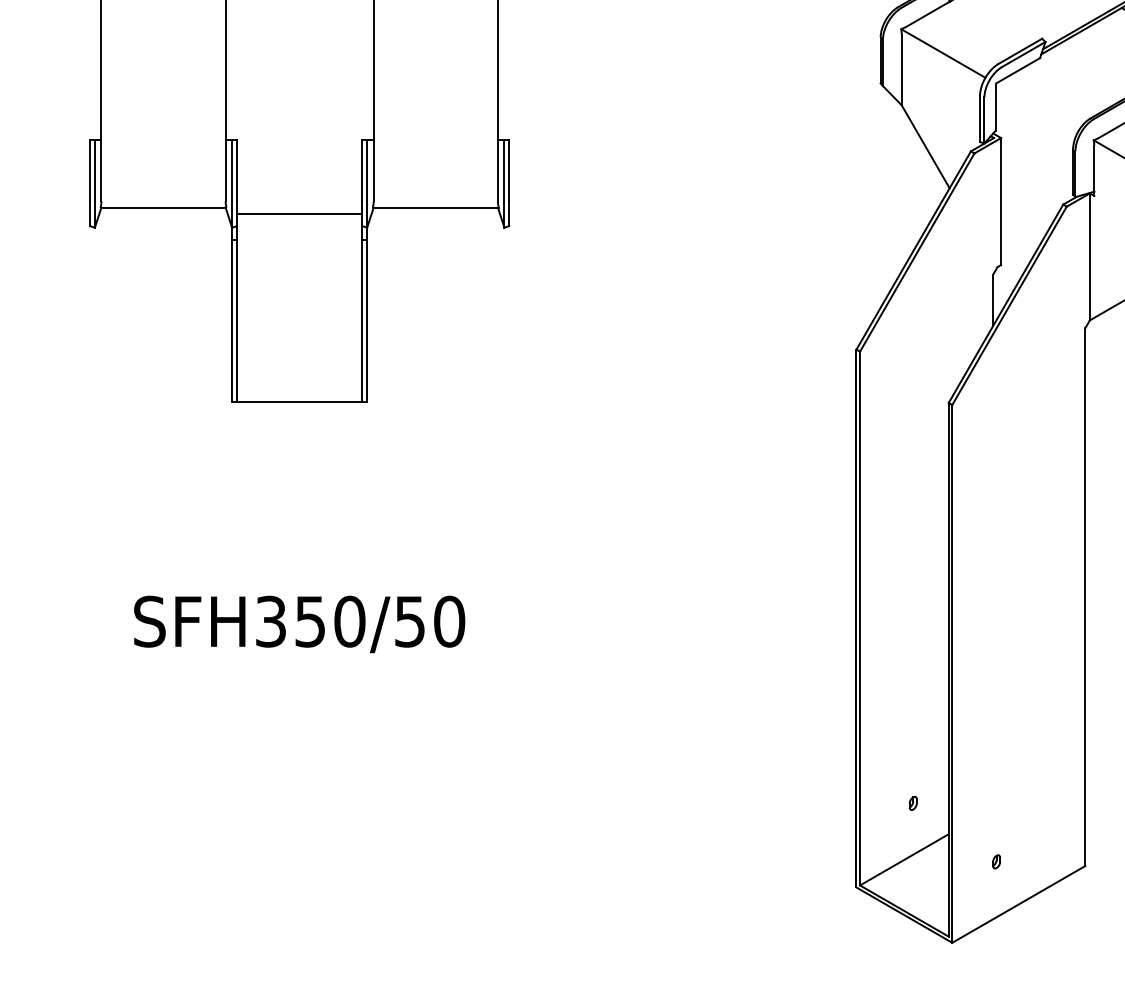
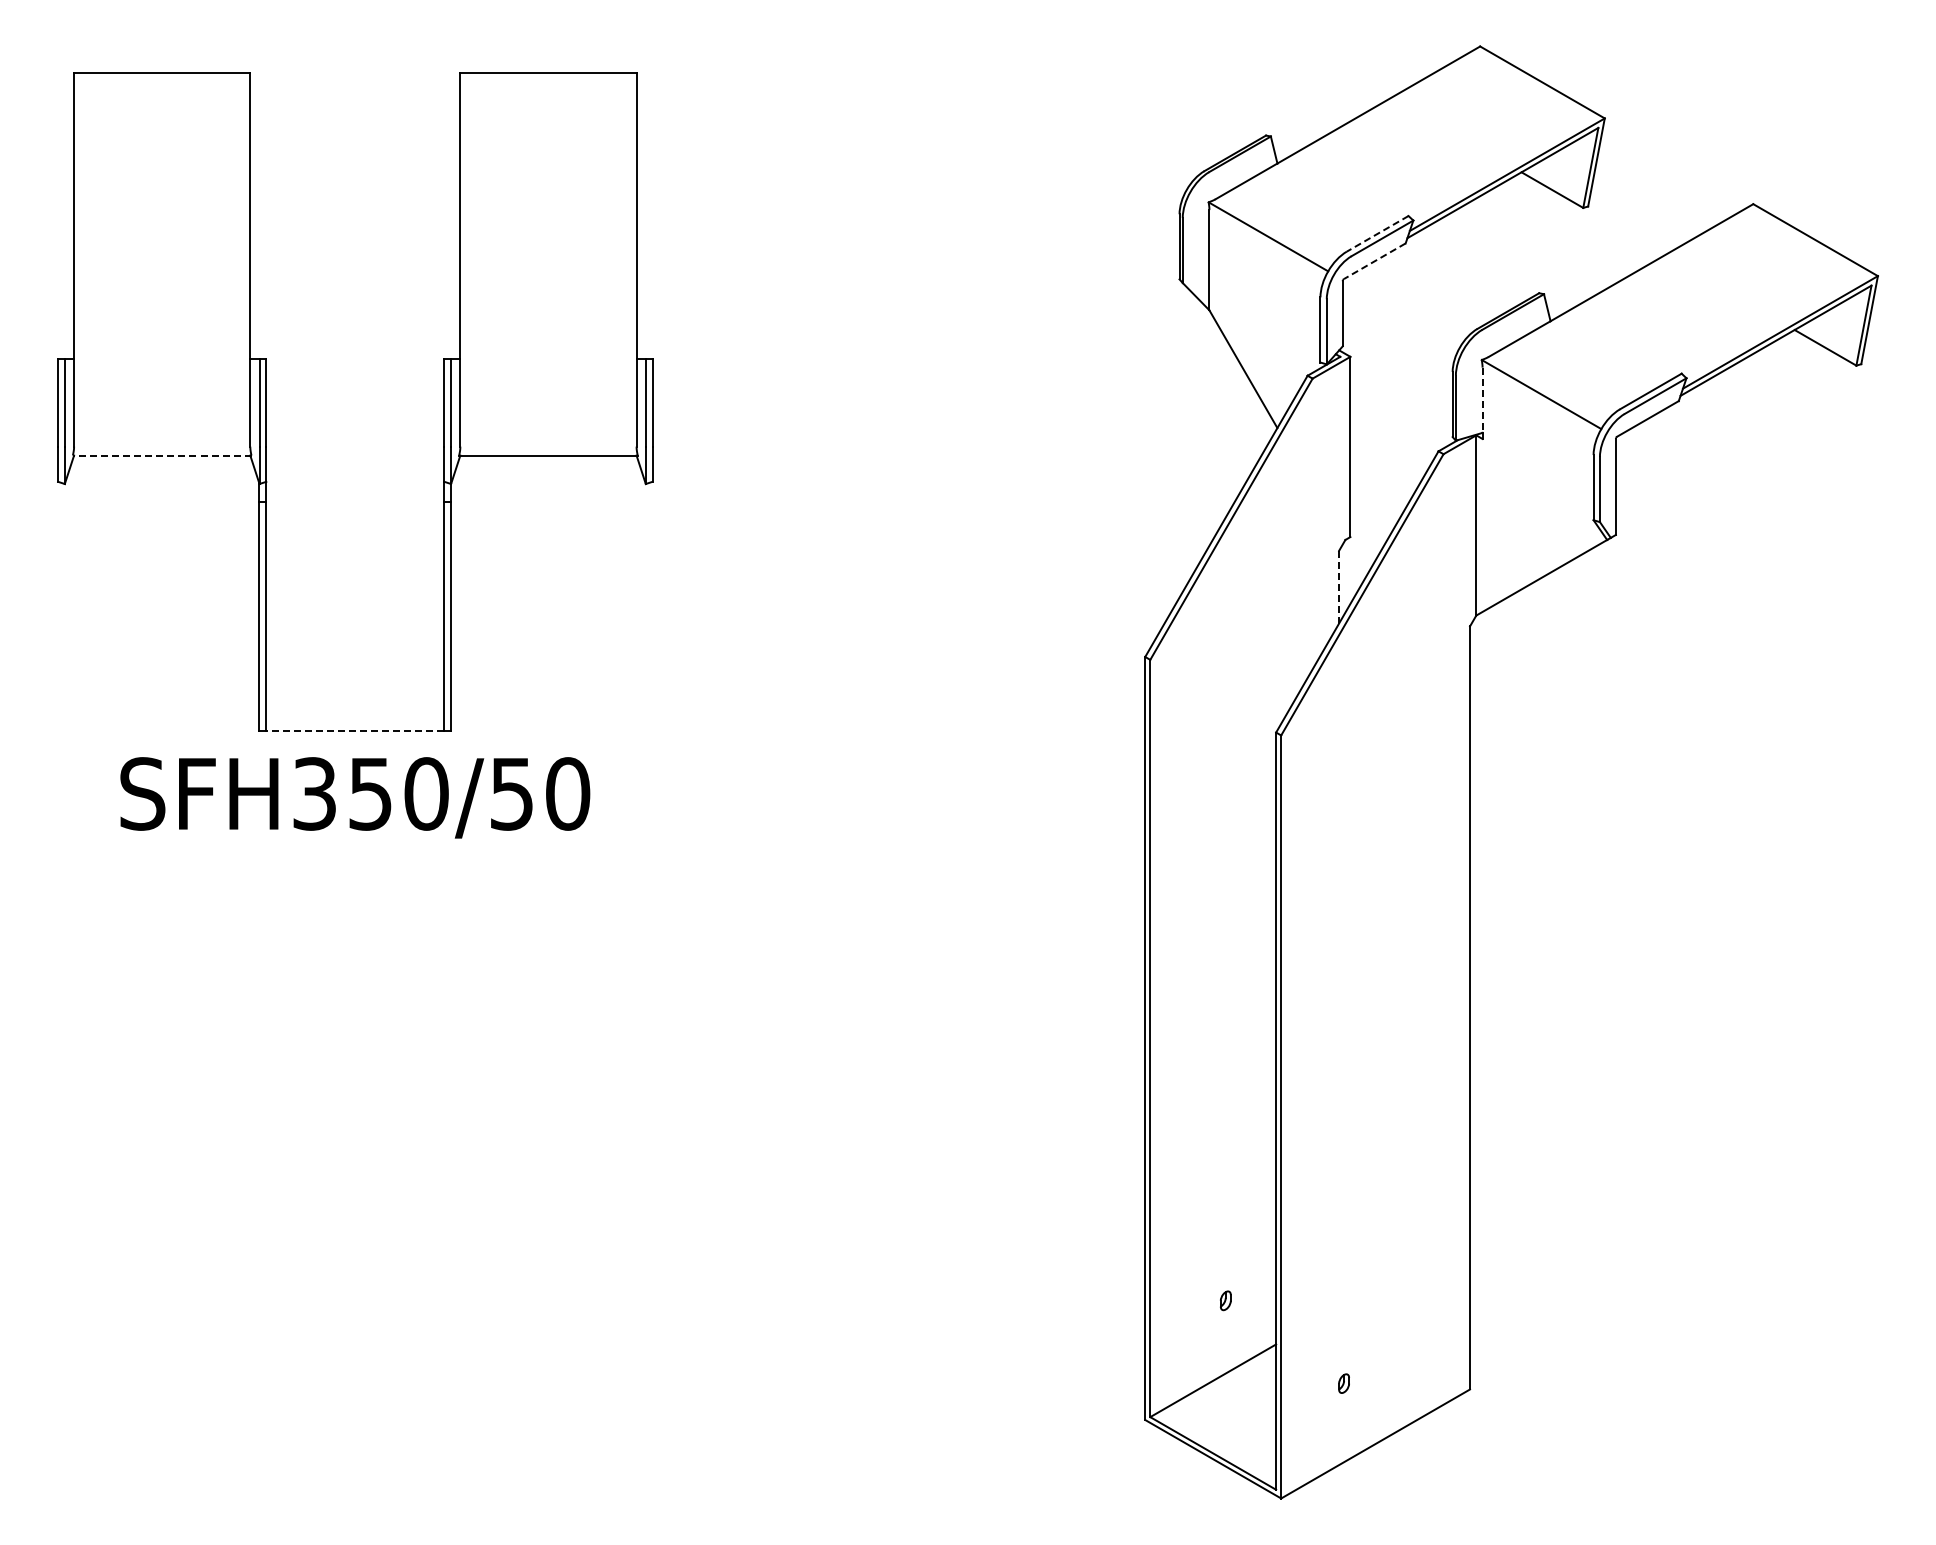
line: (1020, 51) -> (1377, 233), solid -> dashed
line: (1018, 70) -> (1374, 261), solid -> dashed
line: (1094, 168) -> (1482, 400), solid -> dashed
line: (163, 207) -> (161, 455), solid -> dashed
line: (299, 213) -> (355, 464), removed
line: (993, 299) -> (1339, 586), solid -> dashed
line: (299, 402) -> (354, 731), solid -> dashed
text: (299, 624) -> (355, 797), moved

